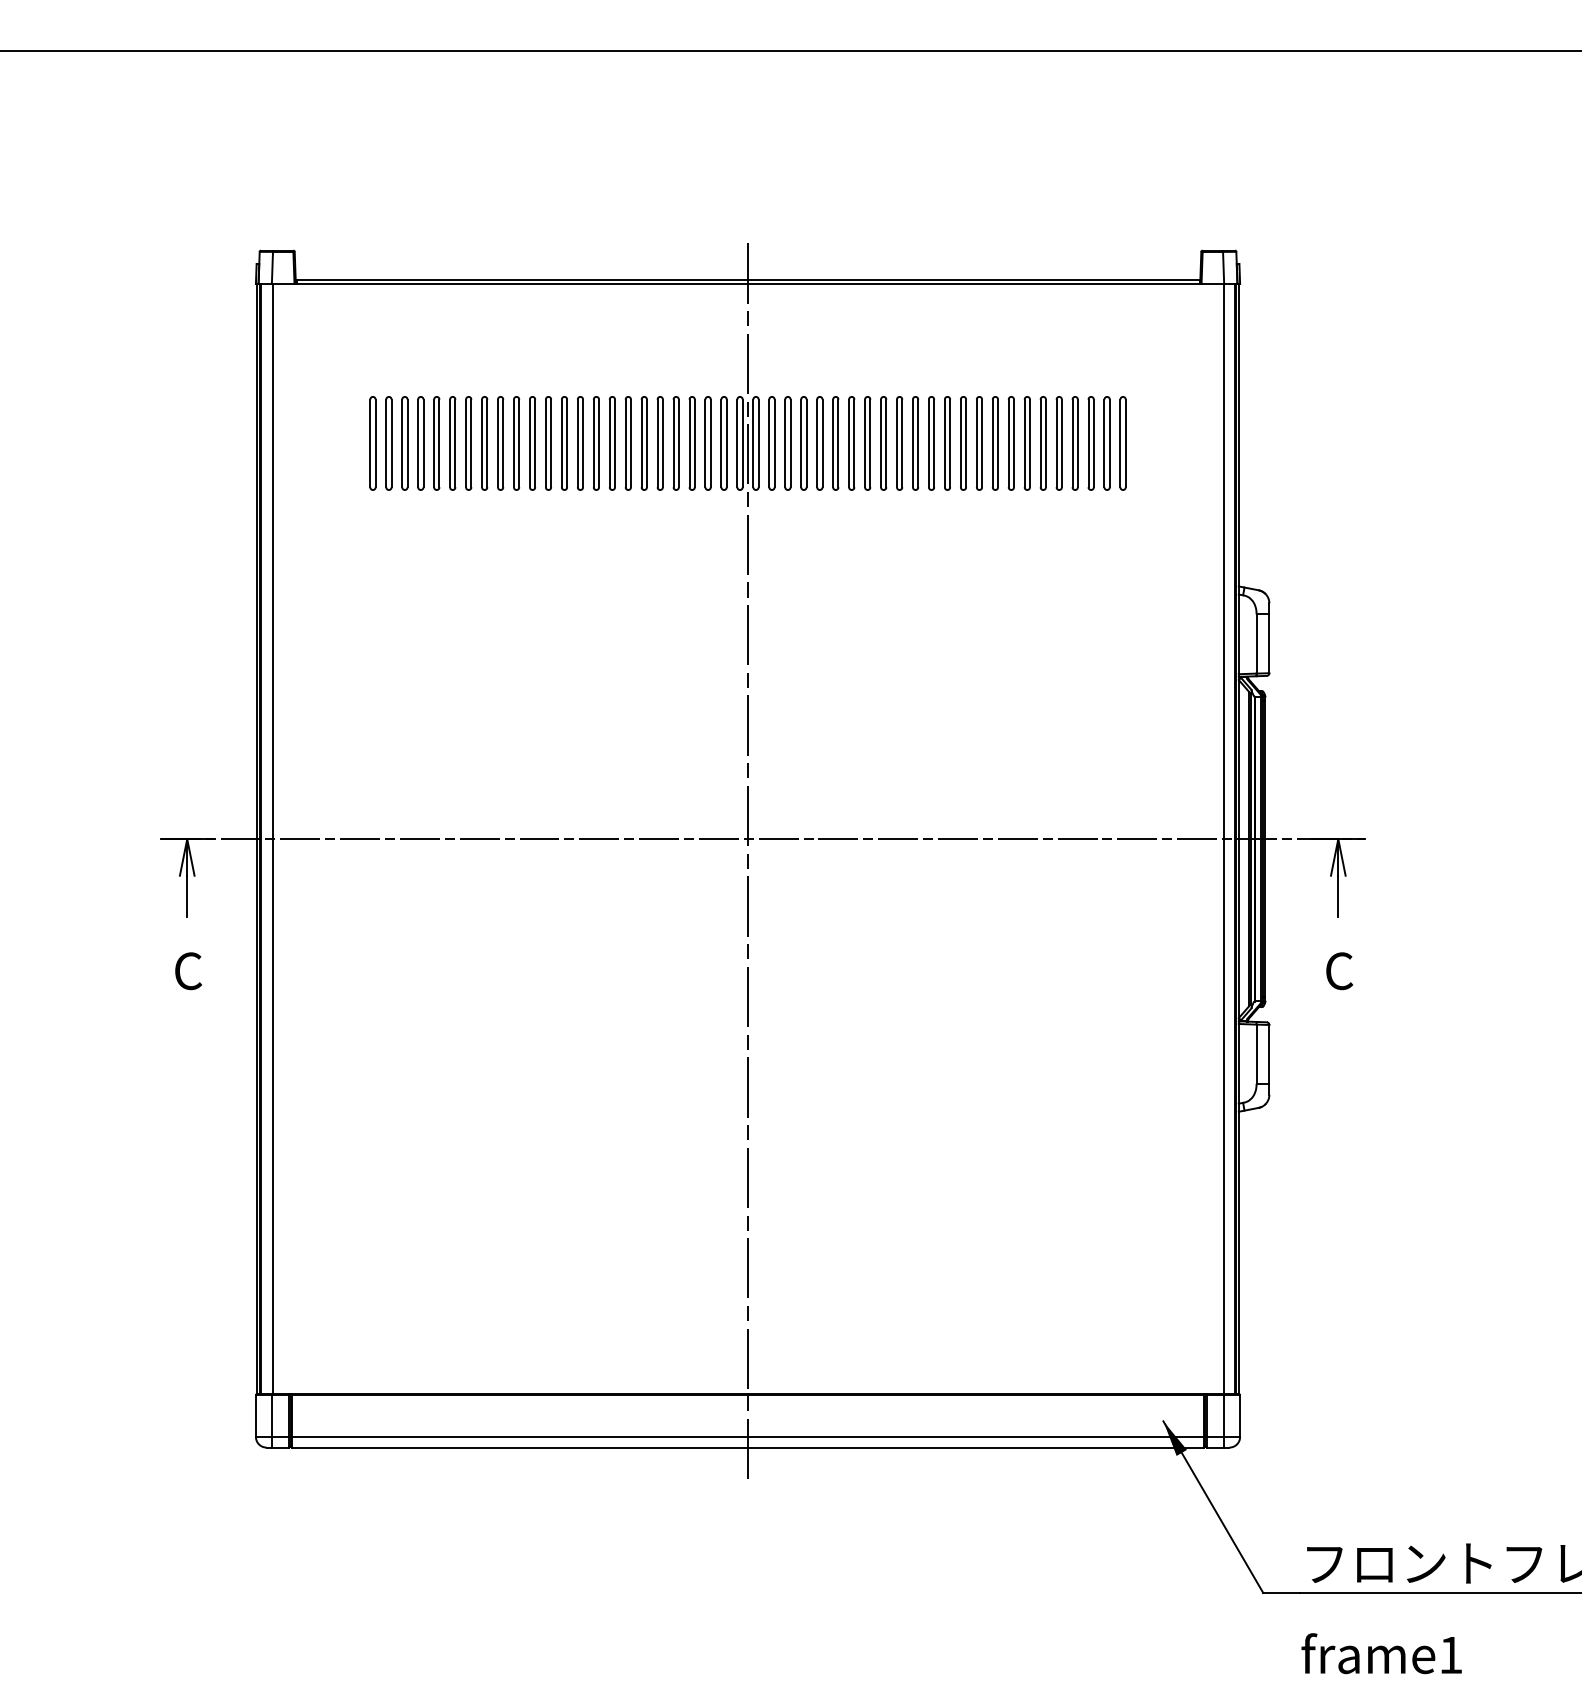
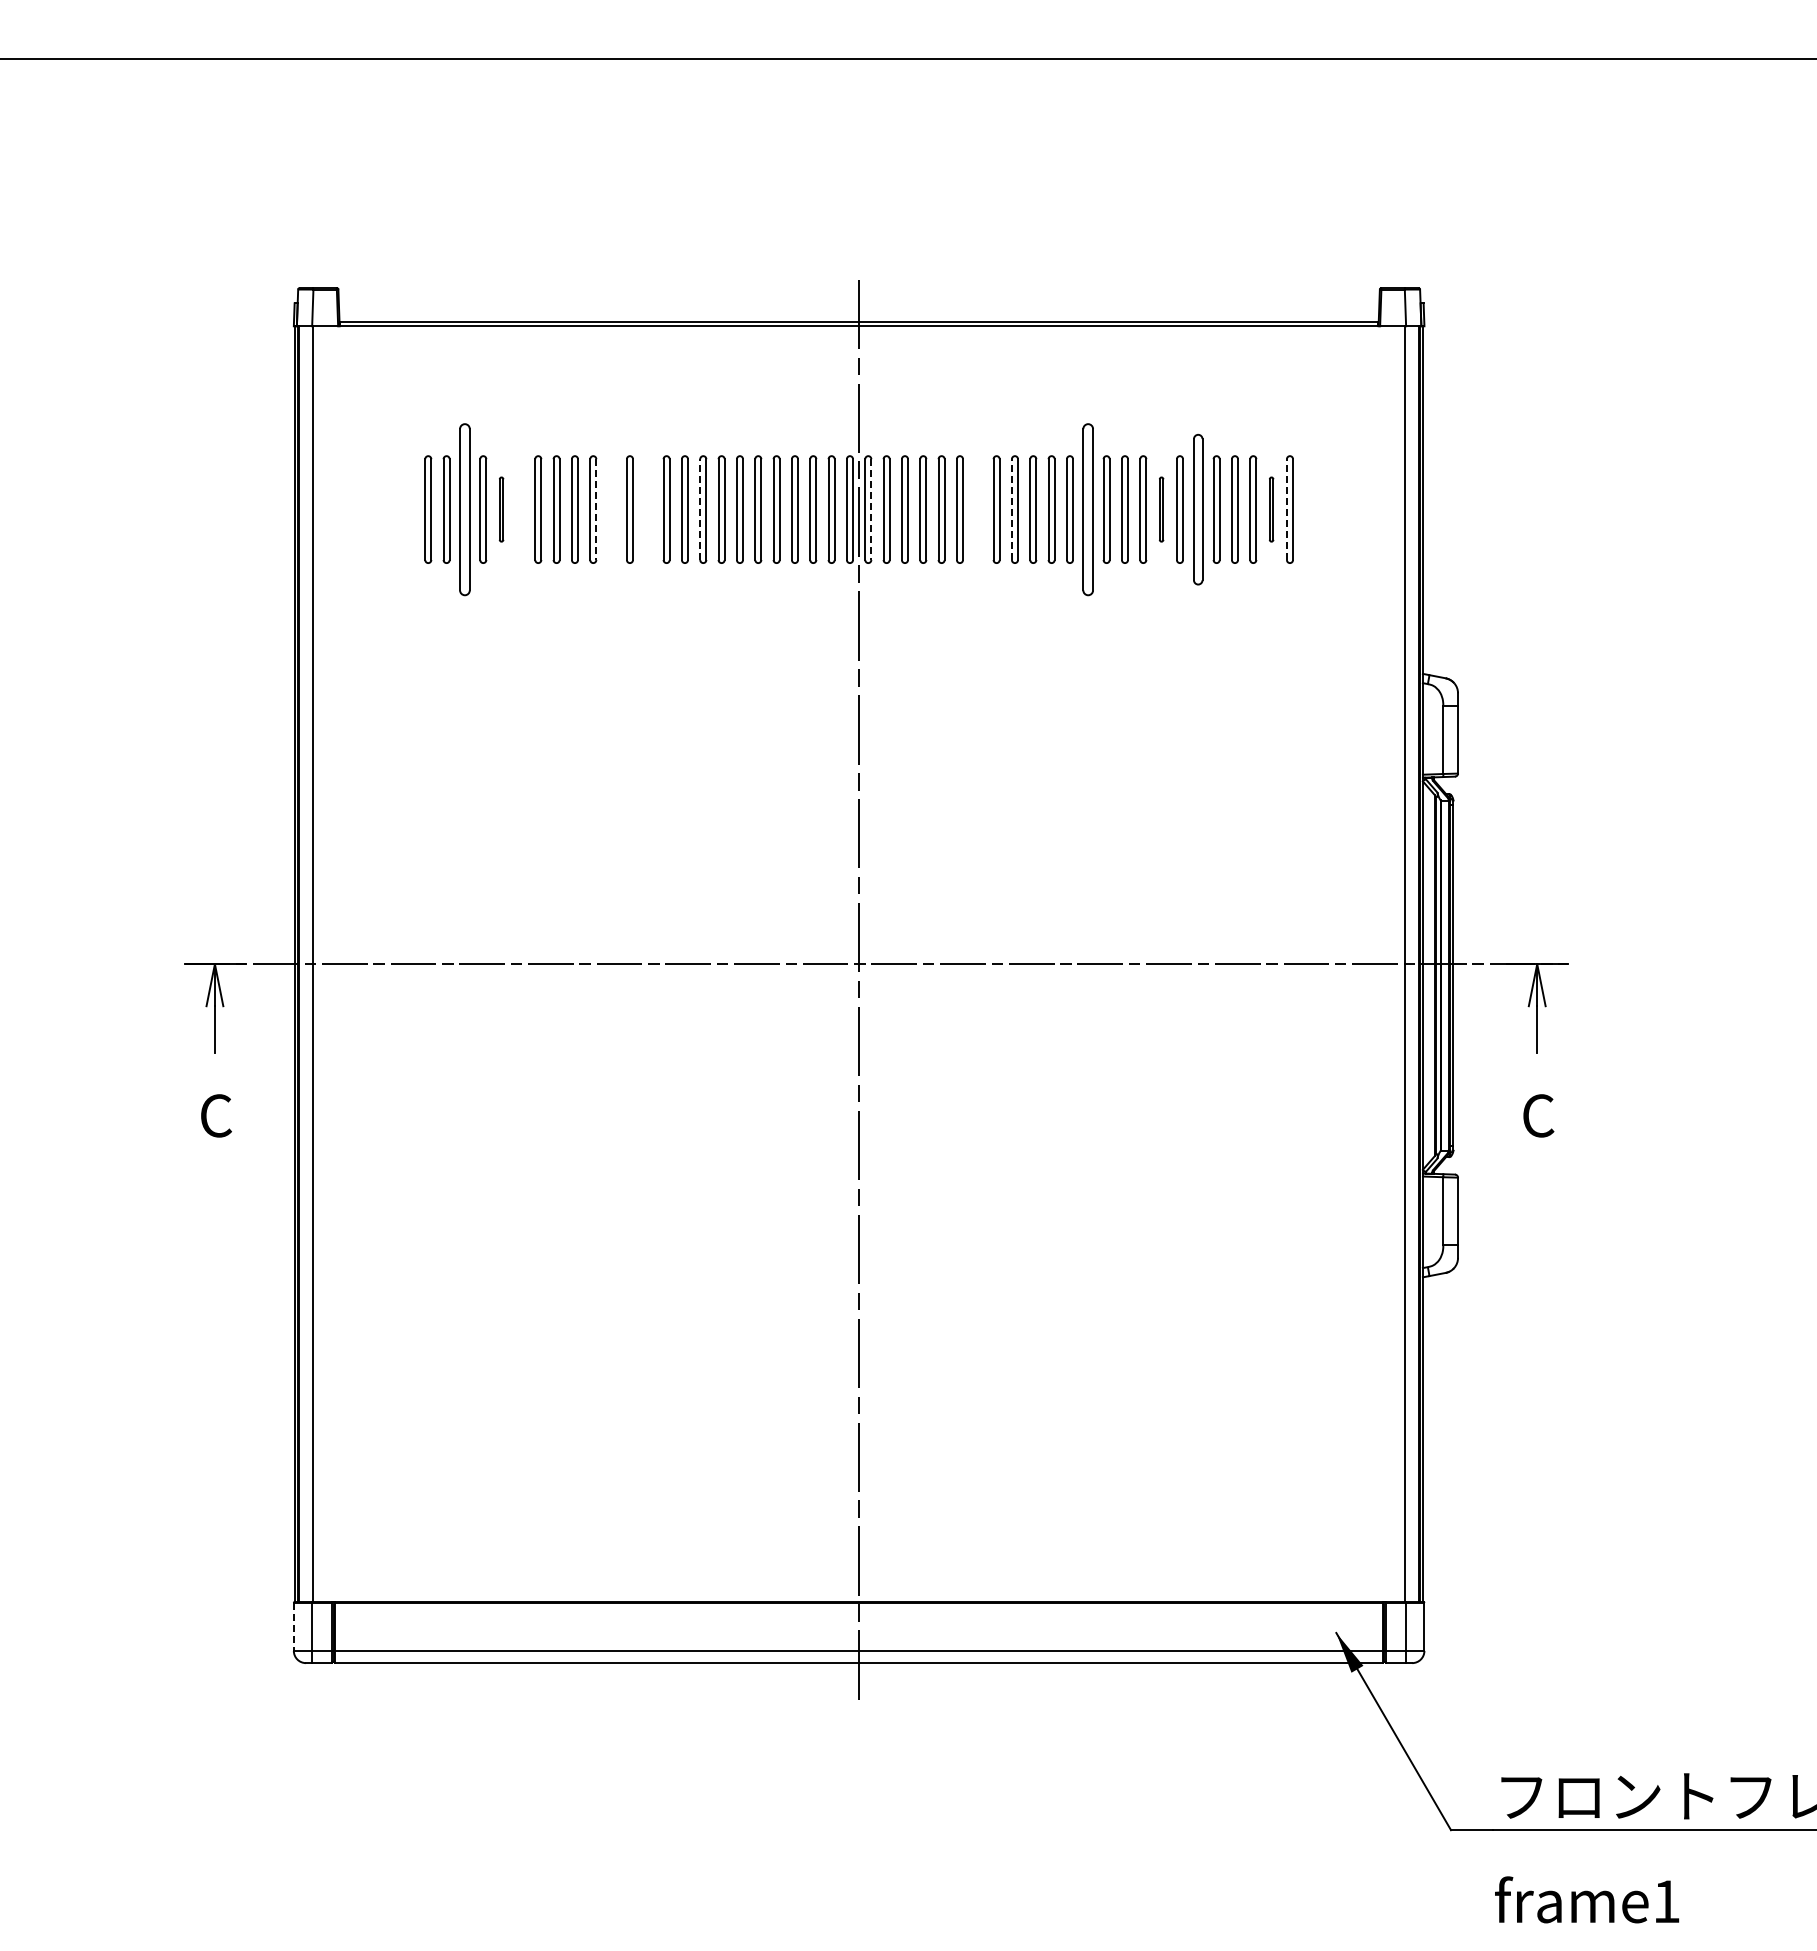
part: (404, 443) -> (464, 509), size x1.6
part: (436, 443) -> (501, 509), size x0.6
part: (452, 443) -> (519, 509), removed
part: (532, 443) -> (611, 509), removed
part: (564, 443) -> (648, 509), removed
line: (609, 443) -> (700, 509), solid -> dashed
part: (851, 443) -> (978, 509), removed
line: (880, 443) -> (1011, 509), solid -> dashed
part: (947, 443) -> (1088, 509), size x1.6
part: (1011, 443) -> (1161, 509), size x0.6
part: (1043, 443) -> (1198, 509), size x1.4
part: (1106, 443) -> (1271, 509), size x0.6
line: (1120, 443) -> (1286, 509), solid -> dashed
line: (519, 444) -> (596, 510), solid -> dashed
line: (758, 444) -> (871, 510), solid -> dashed
line: (255, 1416) -> (293, 1627), solid -> dashed

